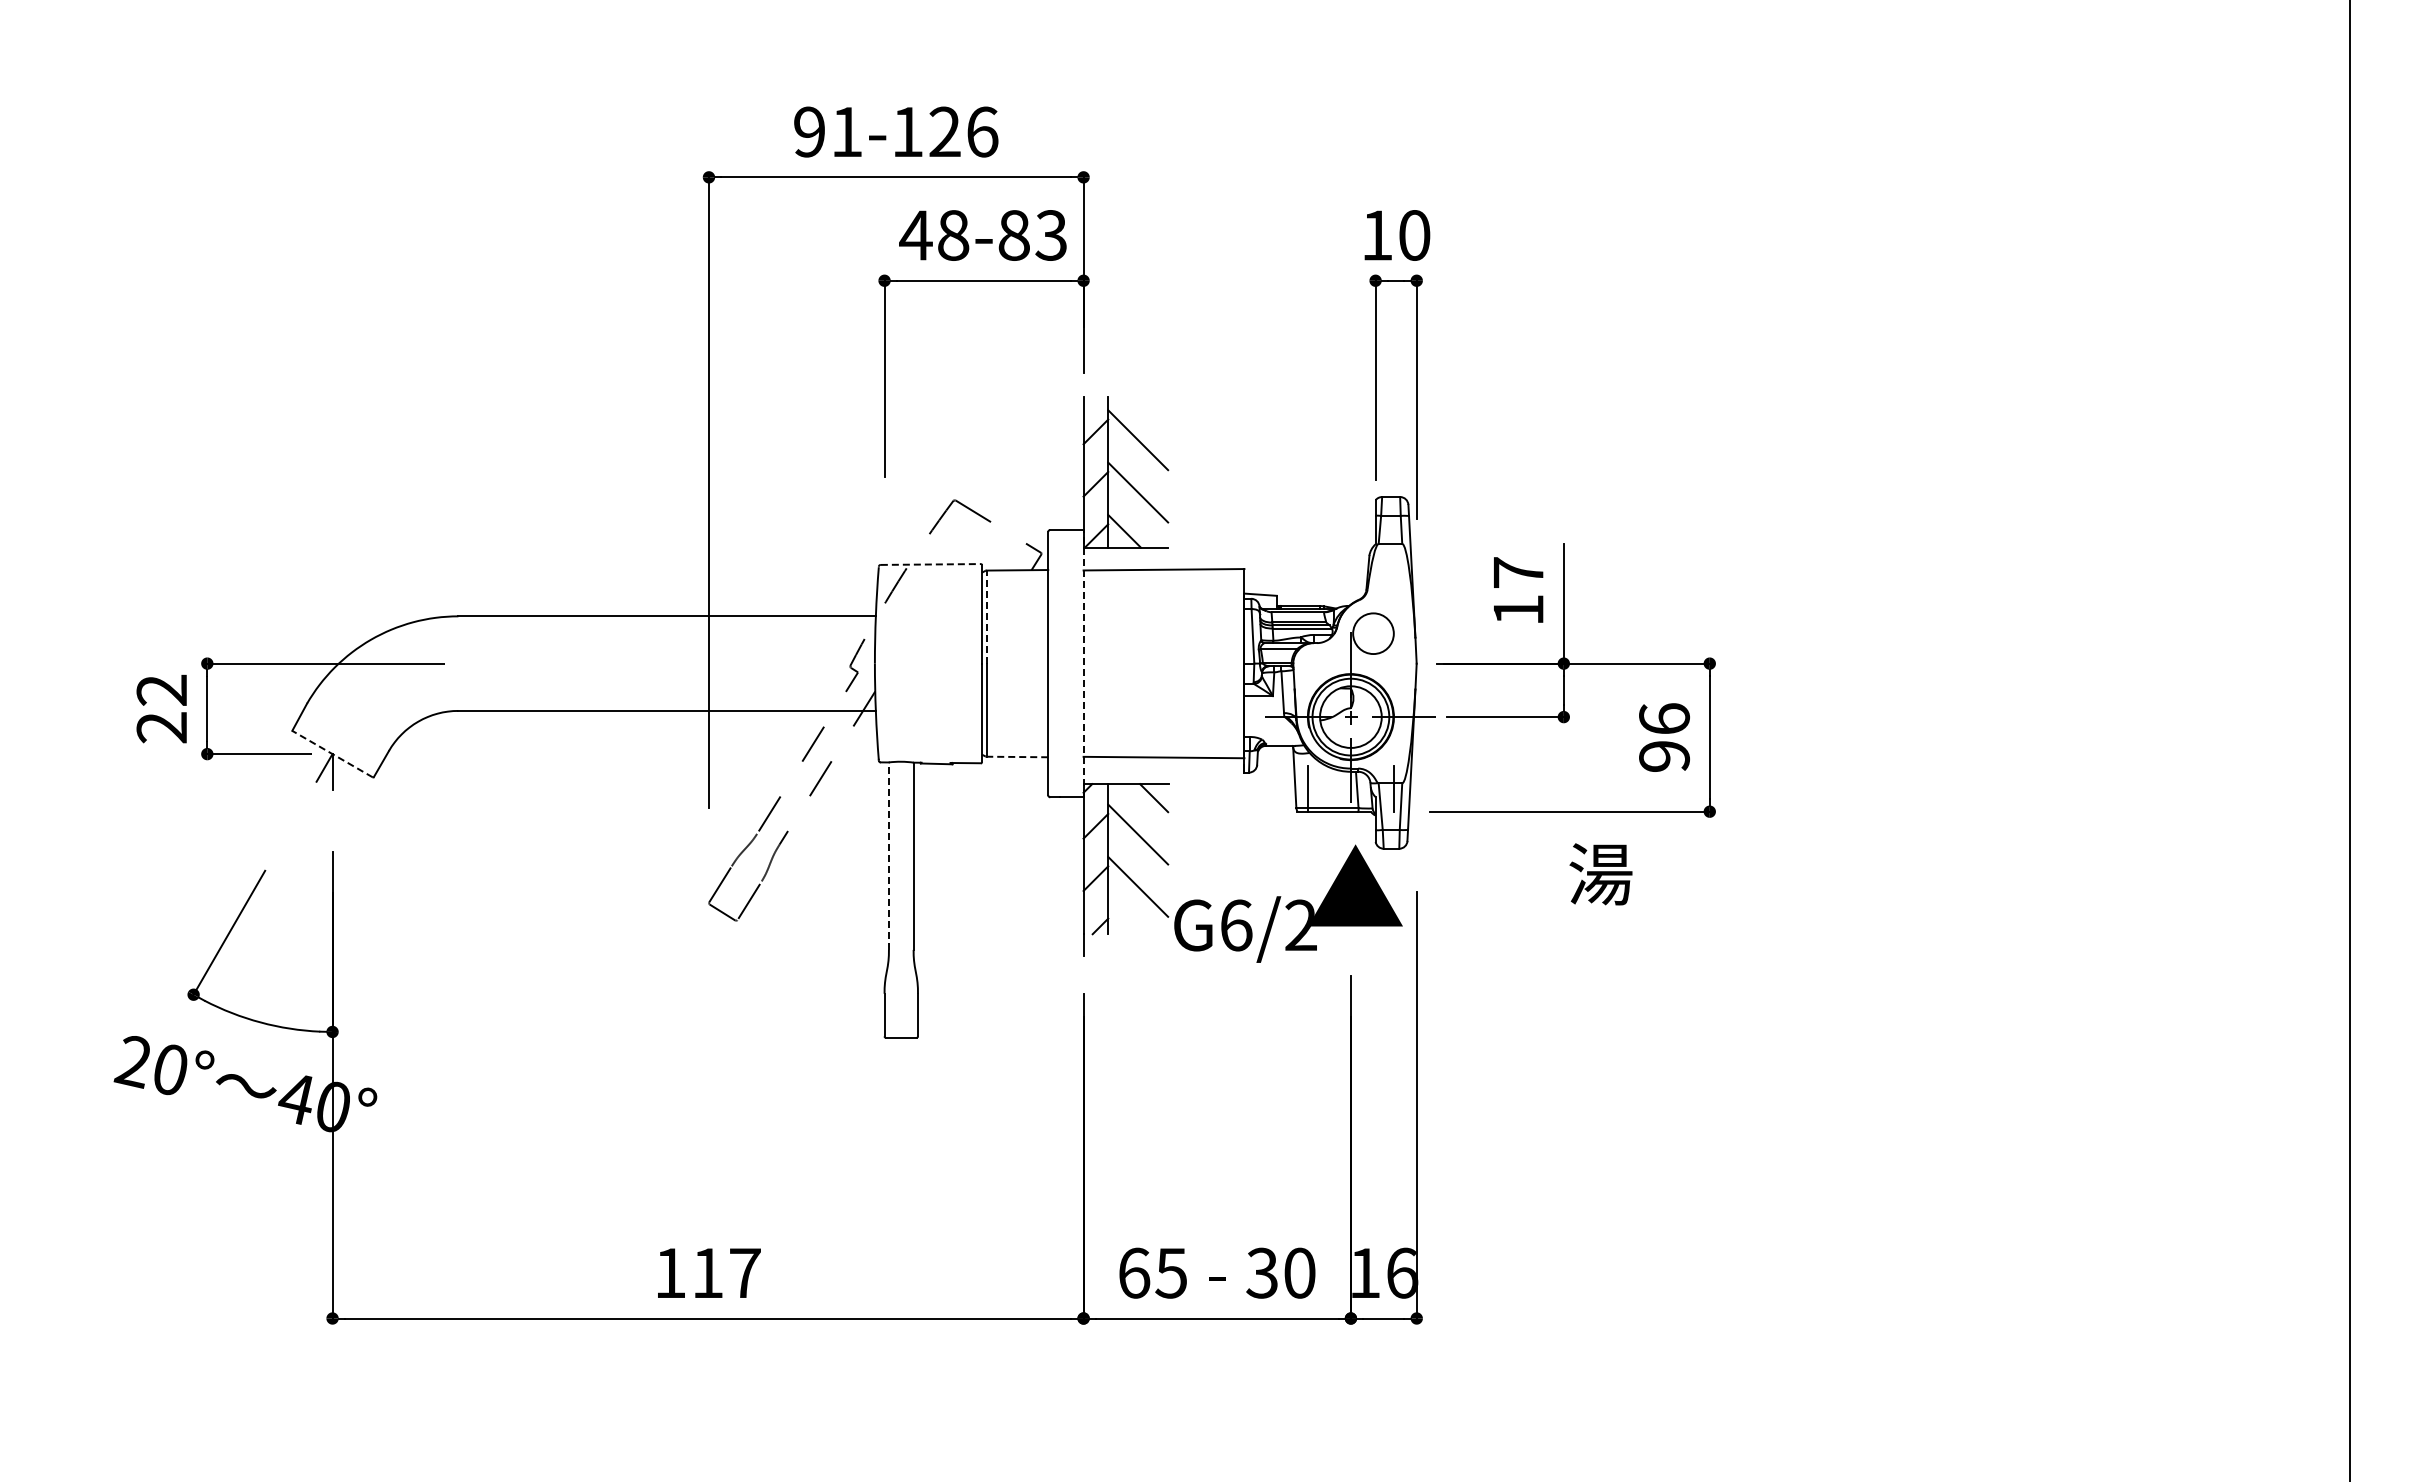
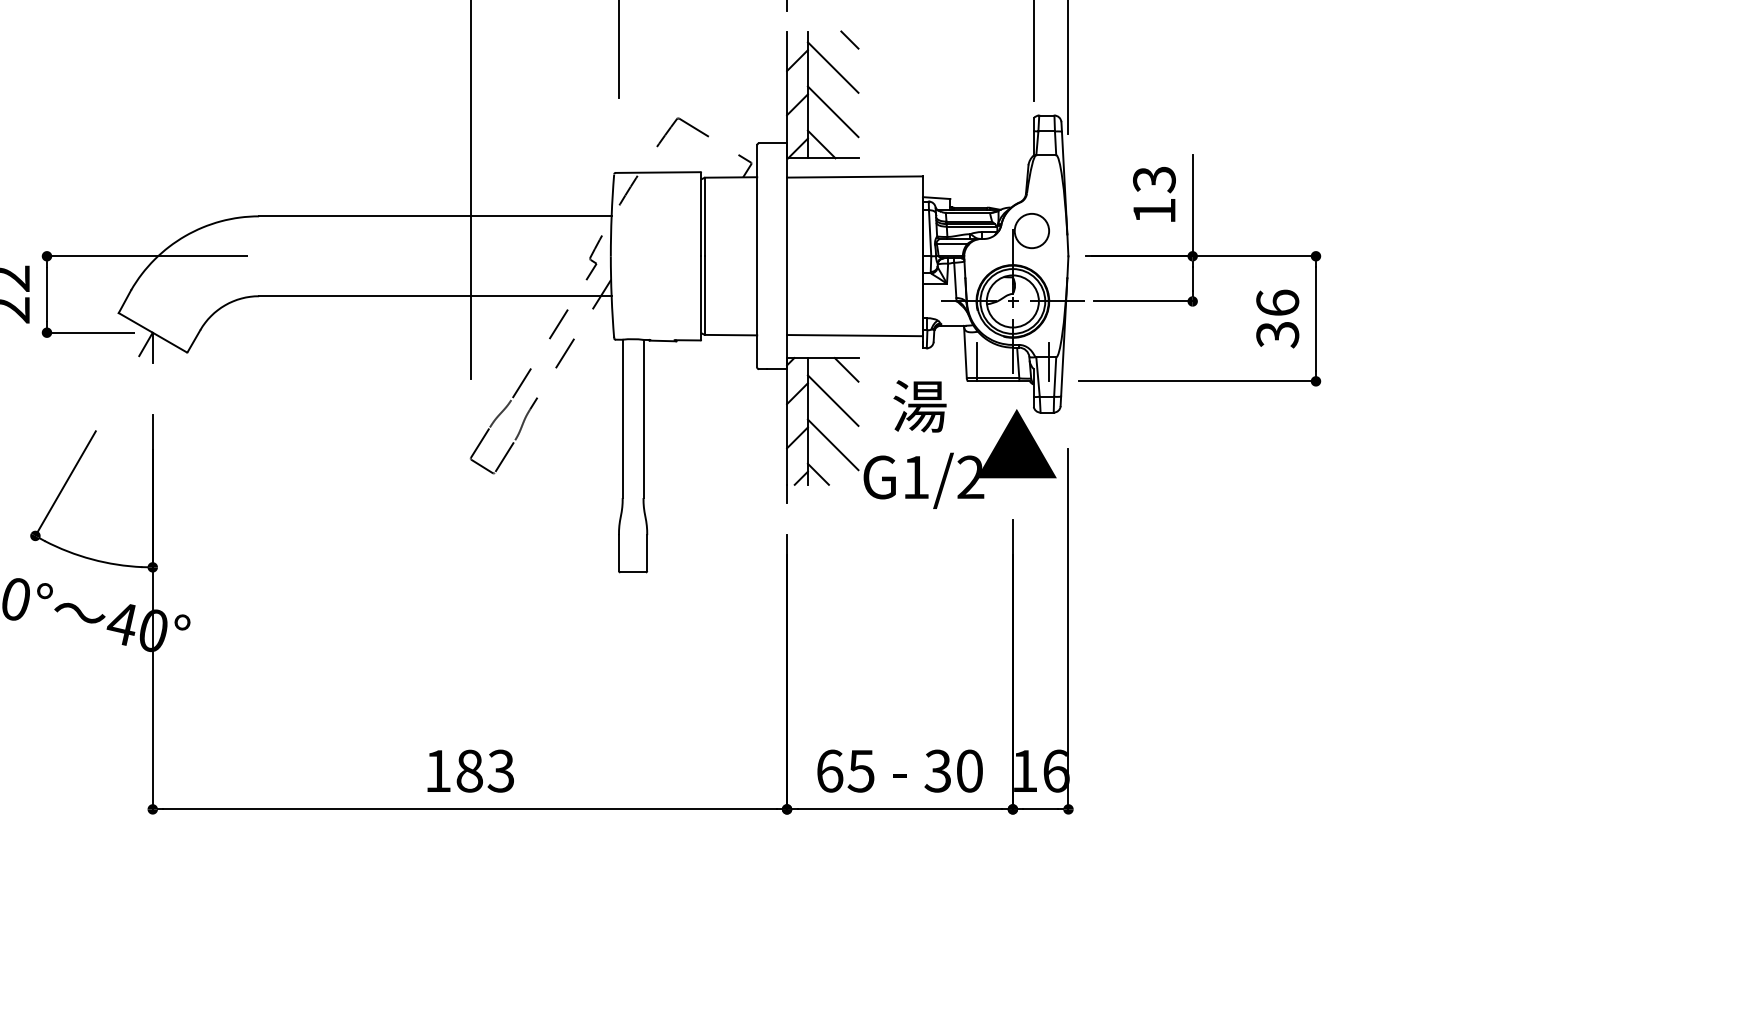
line: (1157, 407) -> (849, 39), added
line: (931, 564) -> (658, 172), dashed -> solid
text: (1518, 573) -> (1154, 180), 17 -> 13
line: (986, 617) -> (705, 217), dashed -> solid
line: (1083, 663) -> (787, 256), dashed -> solid
line: (332, 753) -> (152, 332), dashed -> solid
text: (1664, 756) -> (1277, 334), 96 -> 36
line: (1017, 757) -> (731, 335), dashed -> solid
line: (888, 856) -> (622, 419), dashed -> solid
text: (1600, 874) -> (919, 406), moved
line: (1120, 921) -> (818, 474), added
text: (1236, 925) -> (916, 477), G6/2" -> G1/2"
text: (726, 1272) -> (485, 770), 117 -> 183

